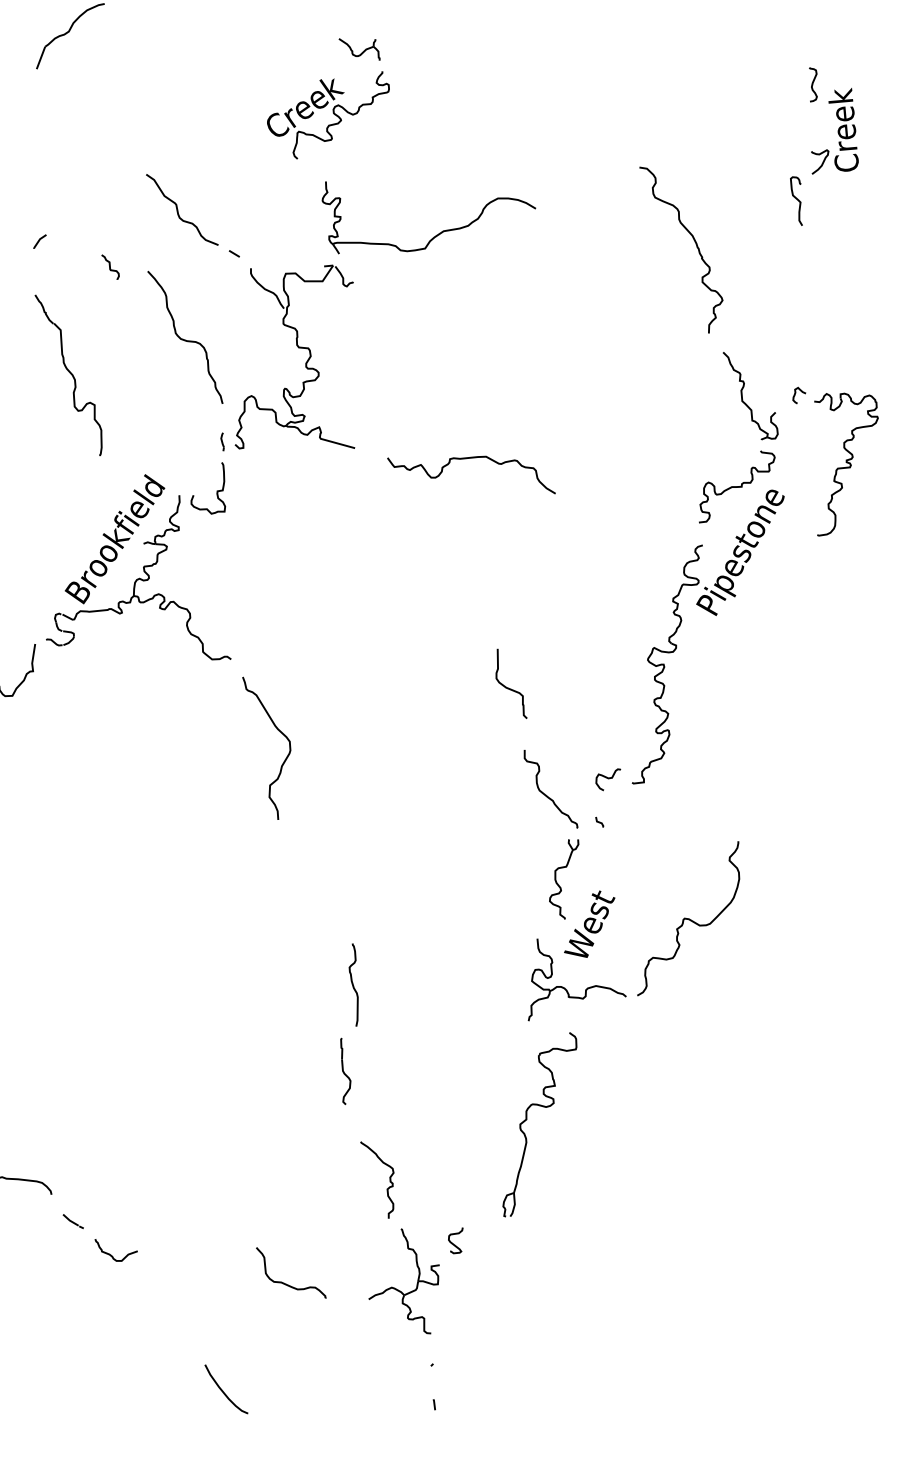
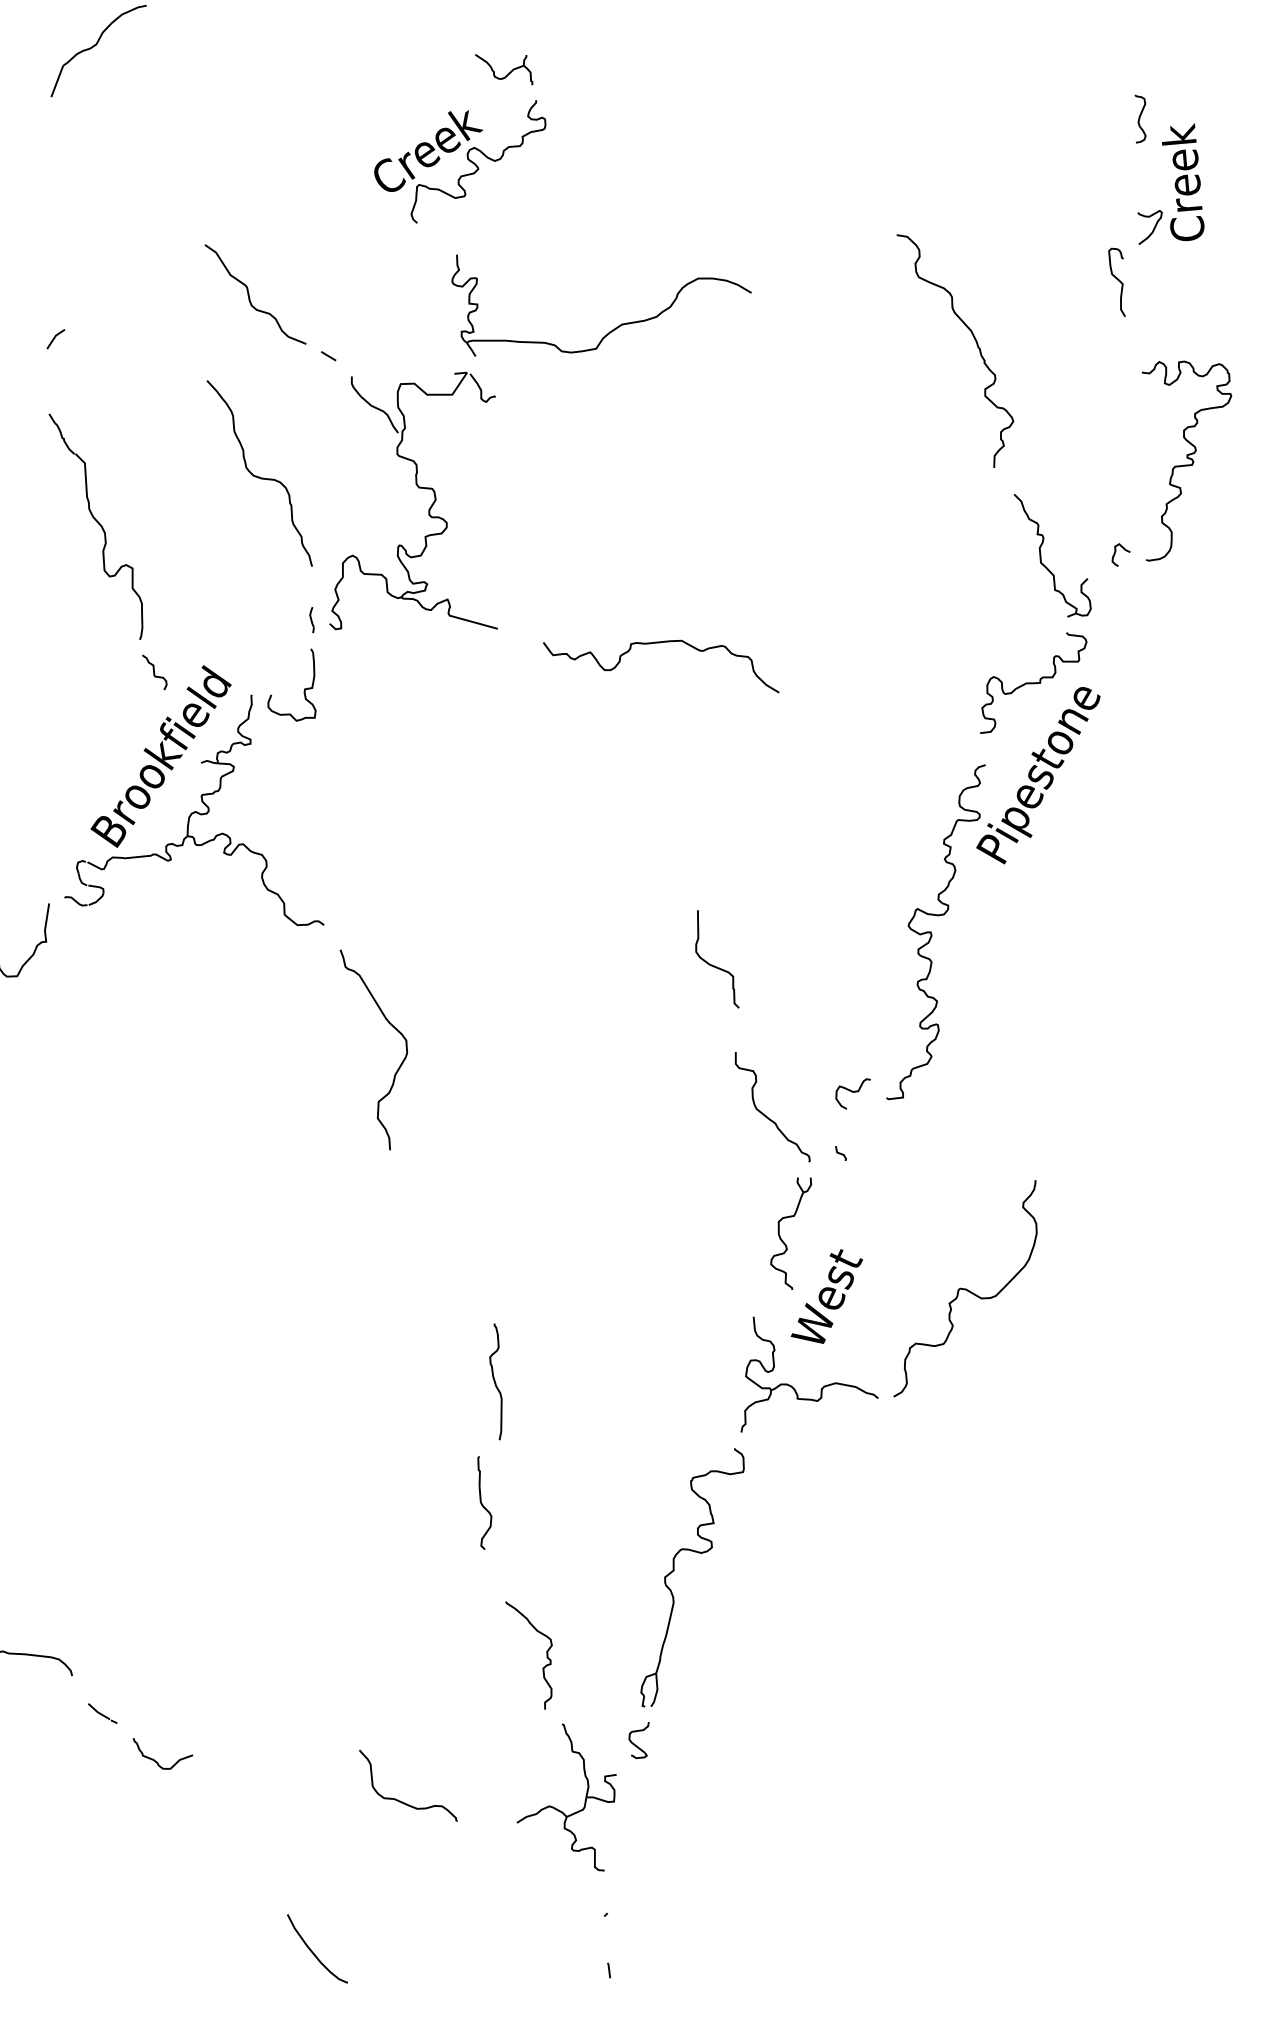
curve: (110, 266) -> (154, 671), moved
part: (846, 464) -> (1187, 460), moved
part: (527, 1119) -> (675, 1570), moved

